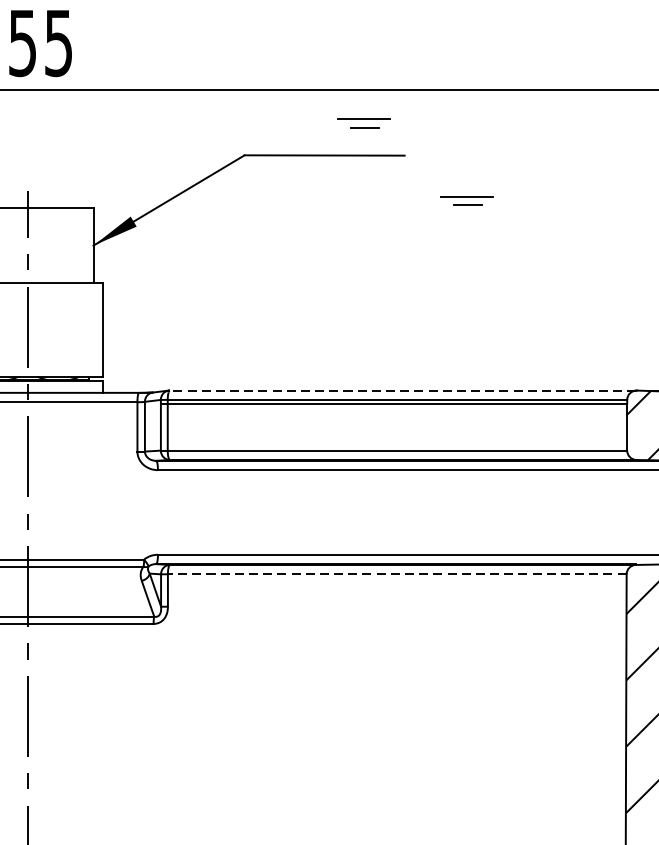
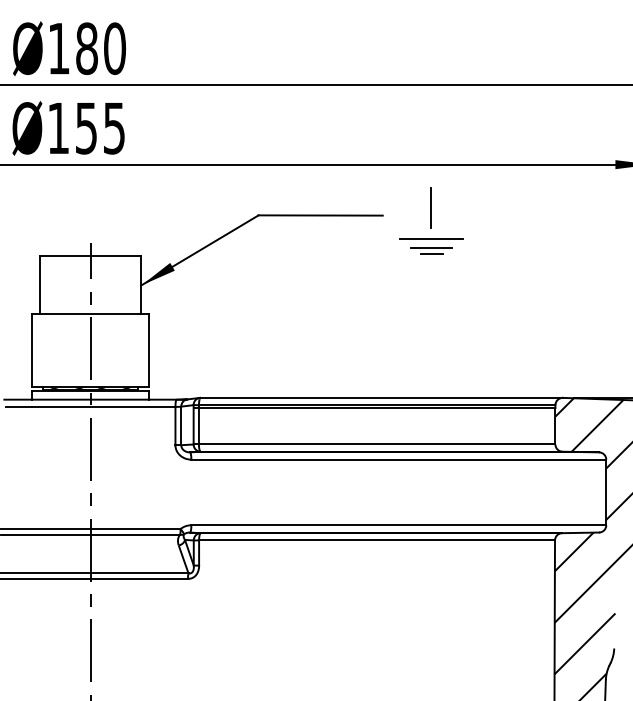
part: (364, 123) -> (351, 190), removed
line: (466, 145) -> (430, 207), added
line: (466, 186) -> (430, 239), added
line: (403, 390) -> (381, 397), dashed -> solid
line: (397, 574) -> (377, 540), dashed -> solid

